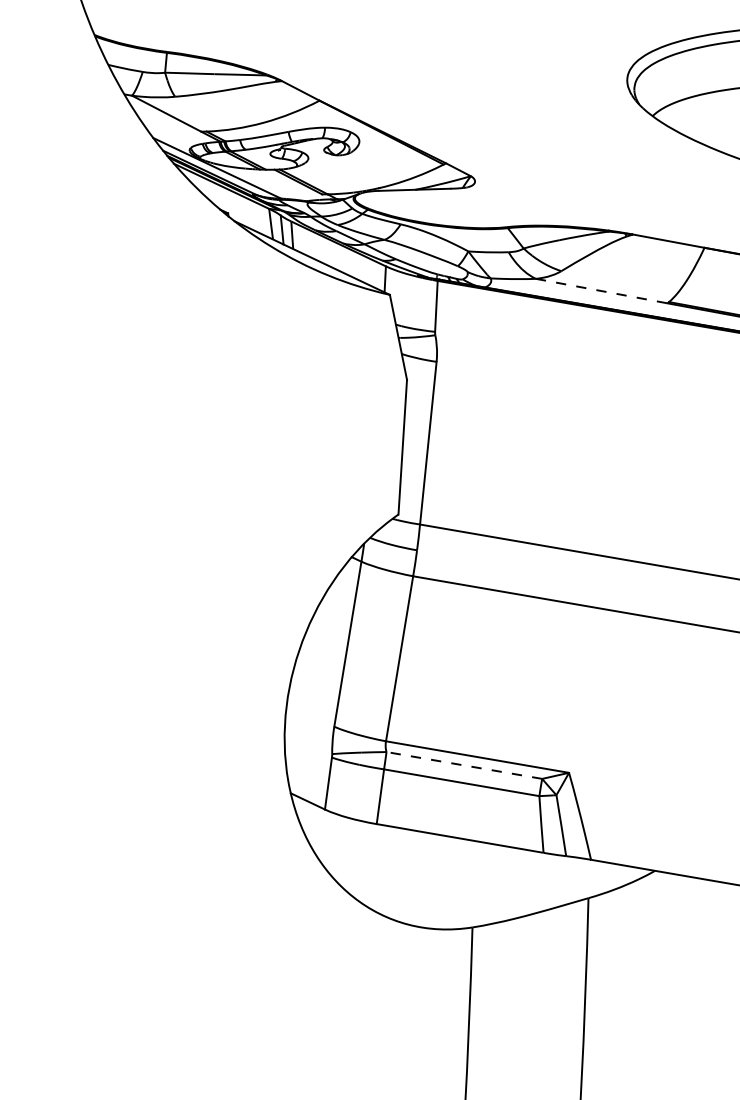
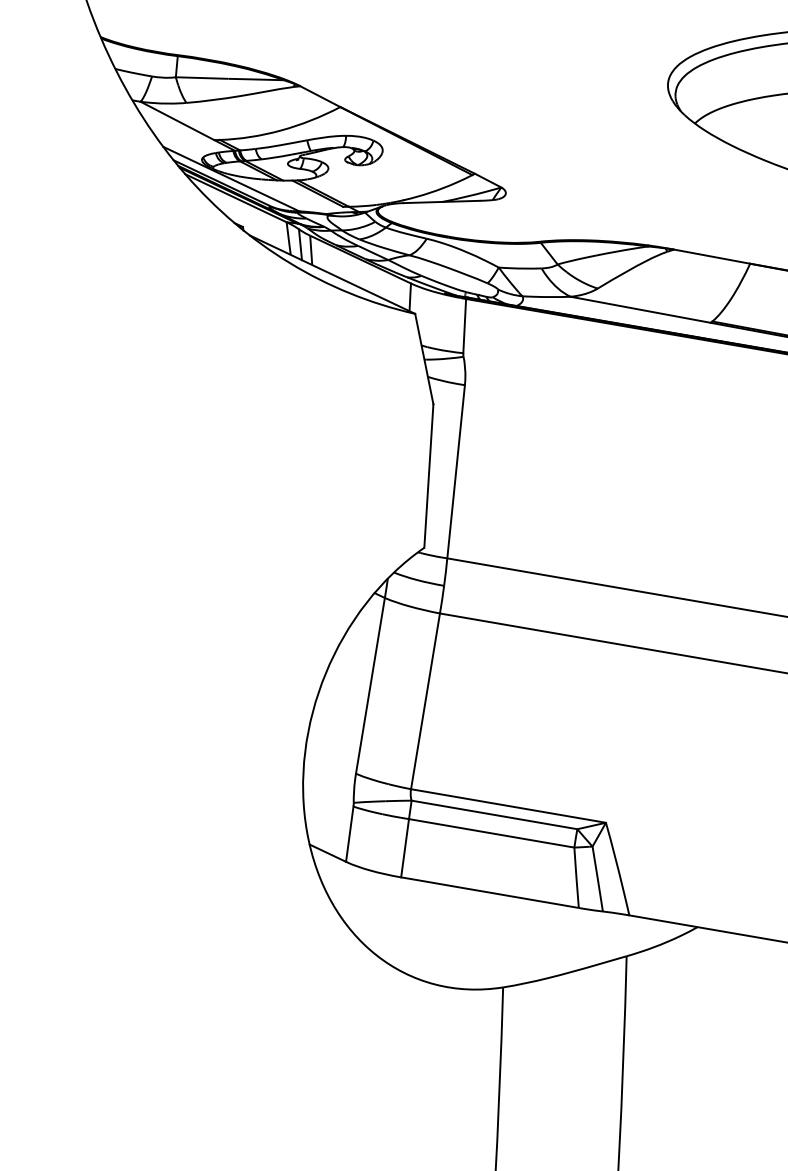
line: (601, 291) -> (640, 310), dashed -> solid
line: (464, 765) -> (494, 814), dashed -> solid

